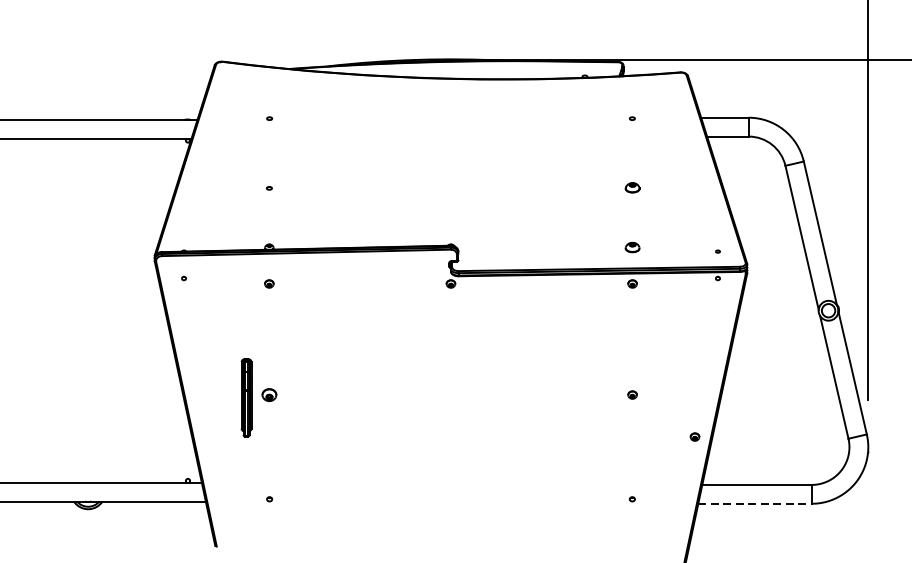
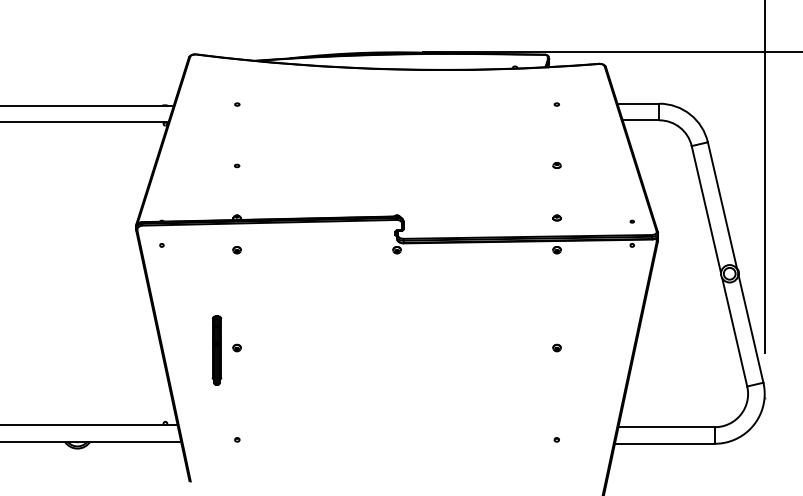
part: (631, 187) -> (556, 165), size x0.62
part: (631, 246) -> (556, 217), size x0.62
part: (268, 394) -> (236, 347), size x0.62
part: (694, 436) -> (611, 384), removed
line: (755, 503) -> (665, 443), dashed -> solid

